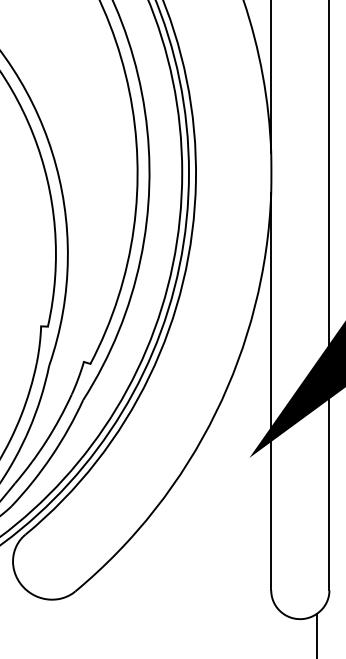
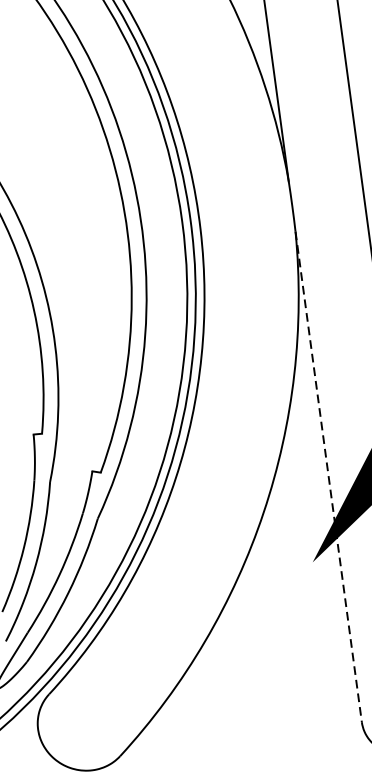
line: (271, 391) -> (328, 476), solid -> dashed

